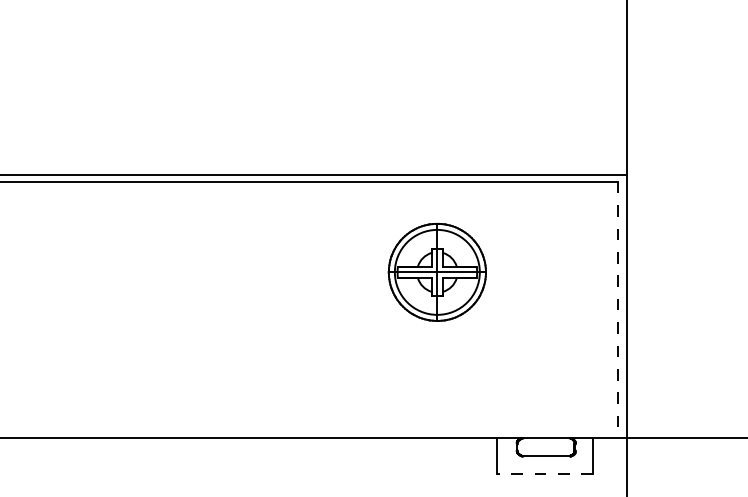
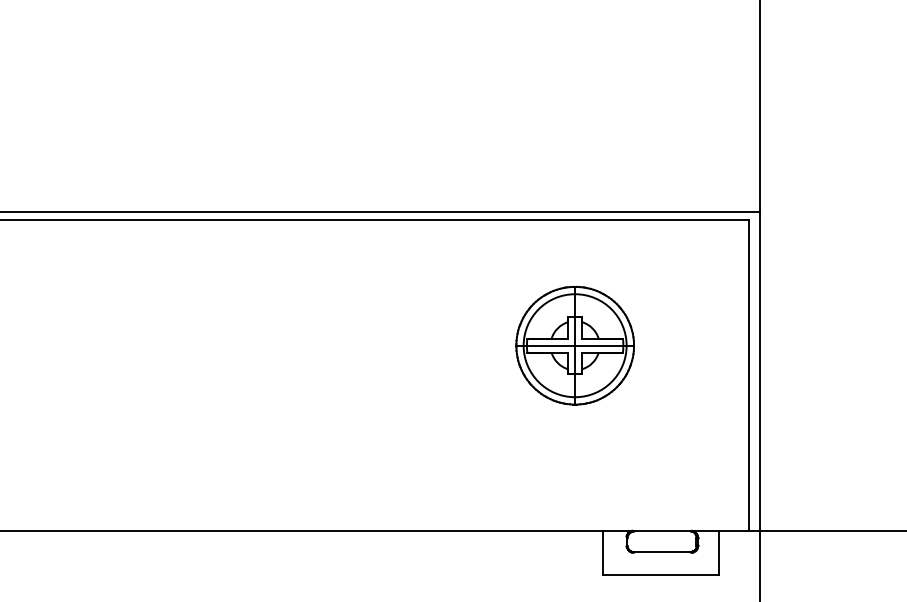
part: (436, 271) -> (574, 344), moved
line: (617, 310) -> (748, 376), dashed -> solid
line: (545, 474) -> (661, 574), dashed -> solid

